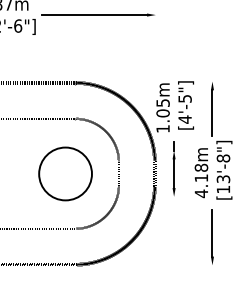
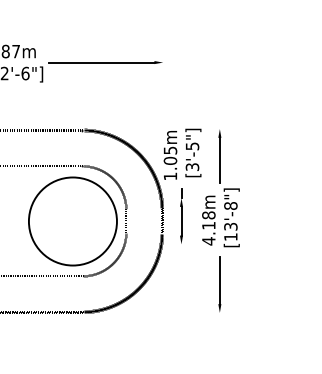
text: (185, 118) -> (192, 166), [4'-5"] -> [3'-5"]
circle: (65, 173) -> (72, 221), size x1.67

